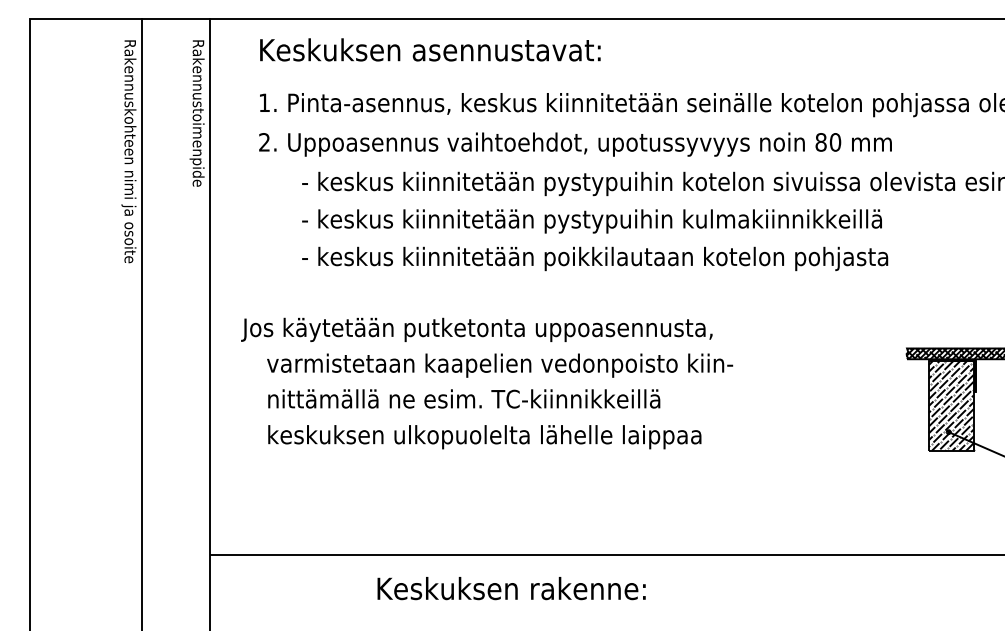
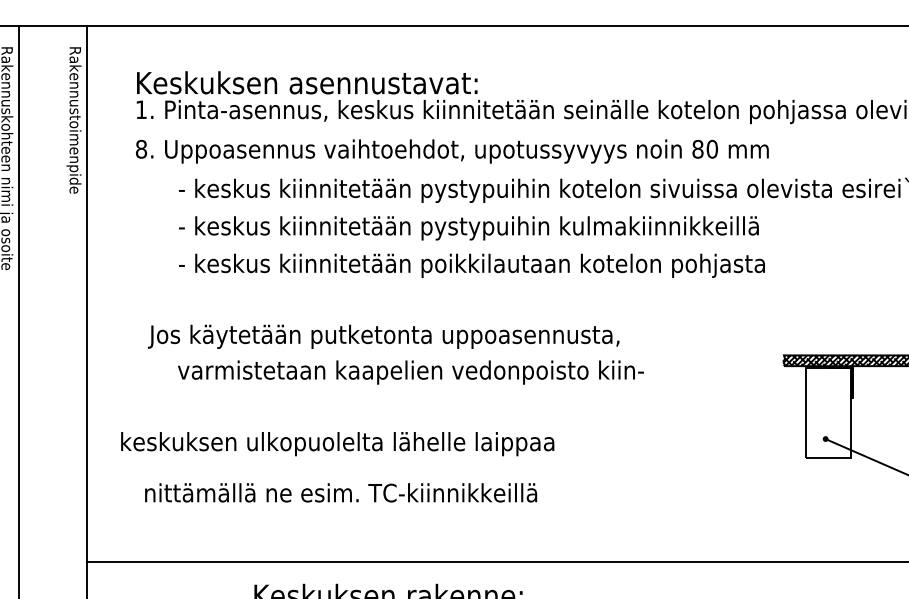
text: (430, 49) -> (307, 82), moved
text: (264, 142) -> (141, 149), 2. -> 8.
text: (476, 329) -> (383, 336), moved
text: (500, 365) -> (411, 372), moved
text: (464, 398) -> (341, 492), moved
hatch: (951, 405) -> (828, 412), removed
text: (484, 437) -> (337, 444), moved

